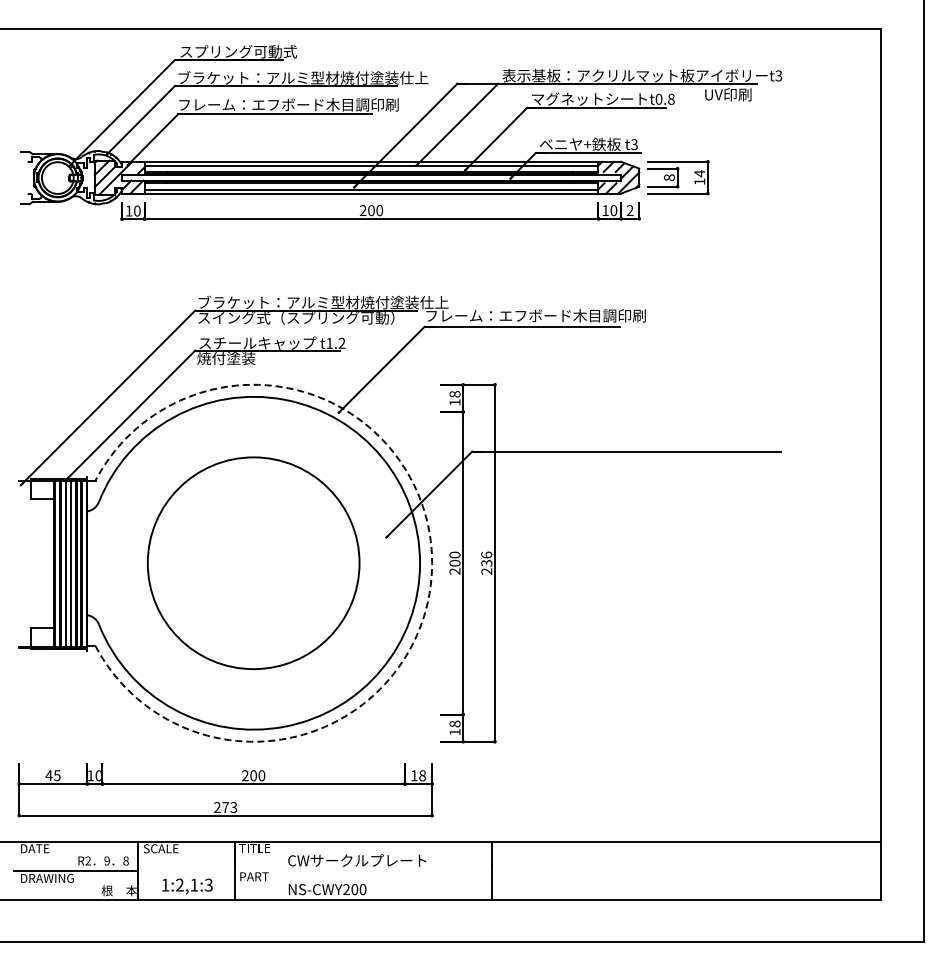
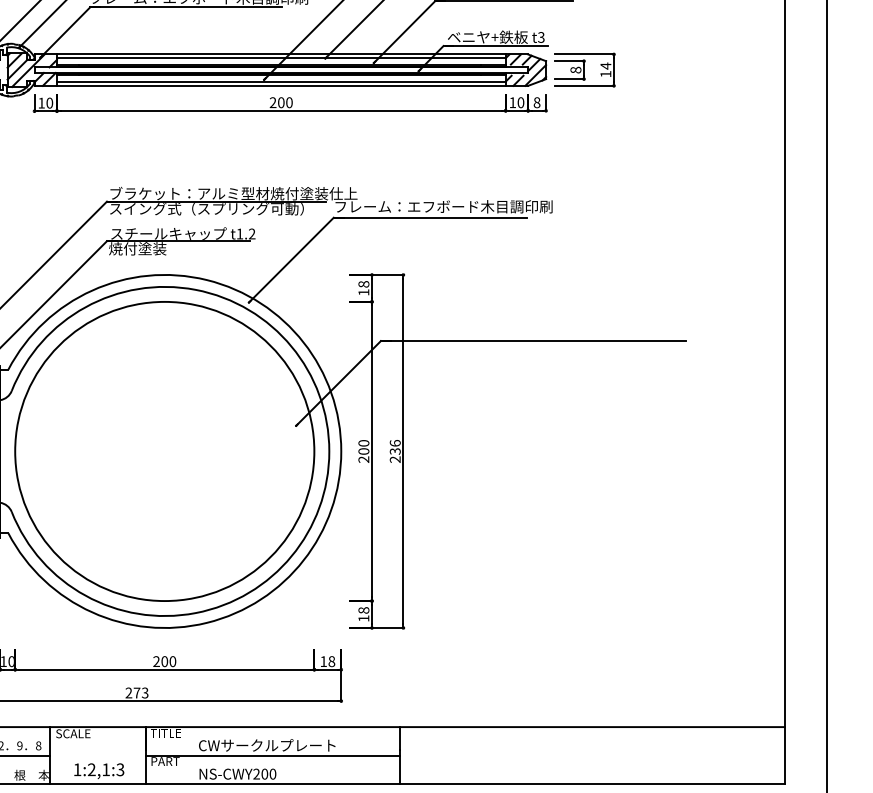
text: (629, 210) -> (536, 102), 2 -> 8
circle: (253, 563) -> (164, 451), size x1.43
arc: (432, 563) -> (341, 451), dashed -> solid
line: (362, 870) -> (272, 755), added

